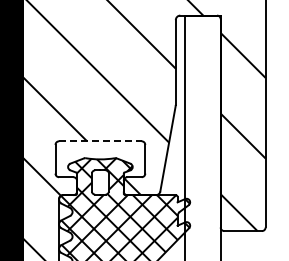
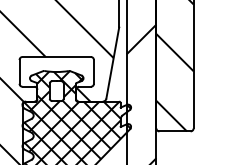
hatch: (202, 120) -> (141, 39), added
line: (100, 141) -> (56, 57), dashed -> solid

